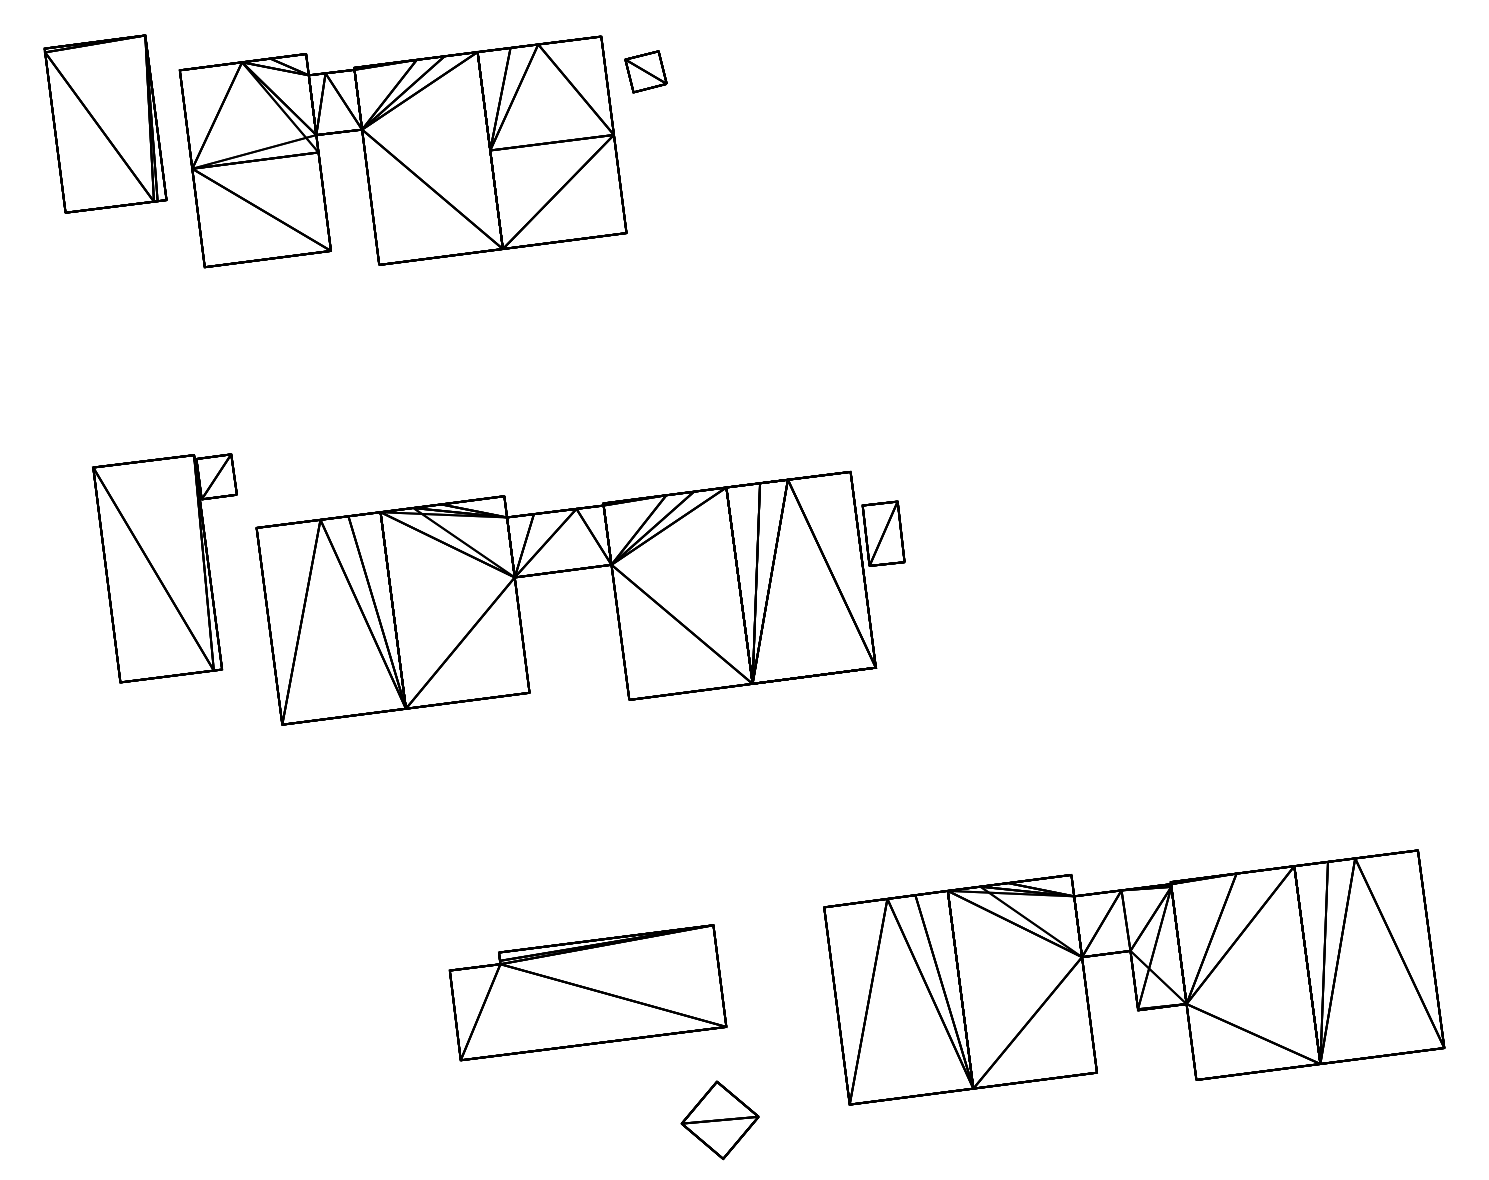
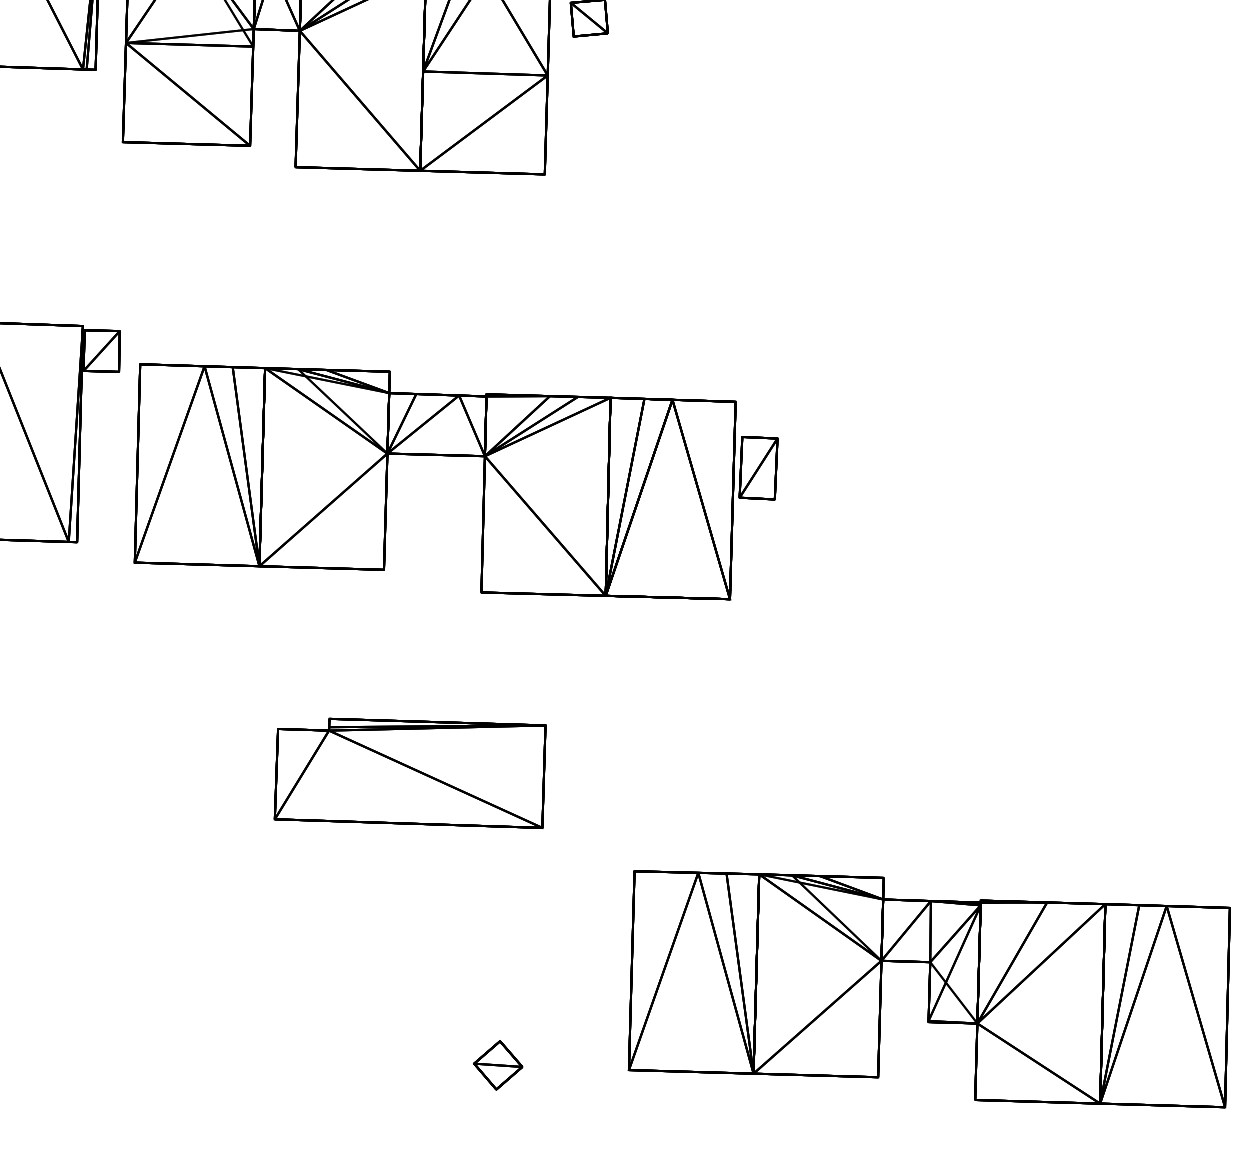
part: (578, 570) -> (451, 456), moved
part: (587, 992) -> (410, 772), moved
part: (719, 1120) -> (497, 1065), size x0.62

